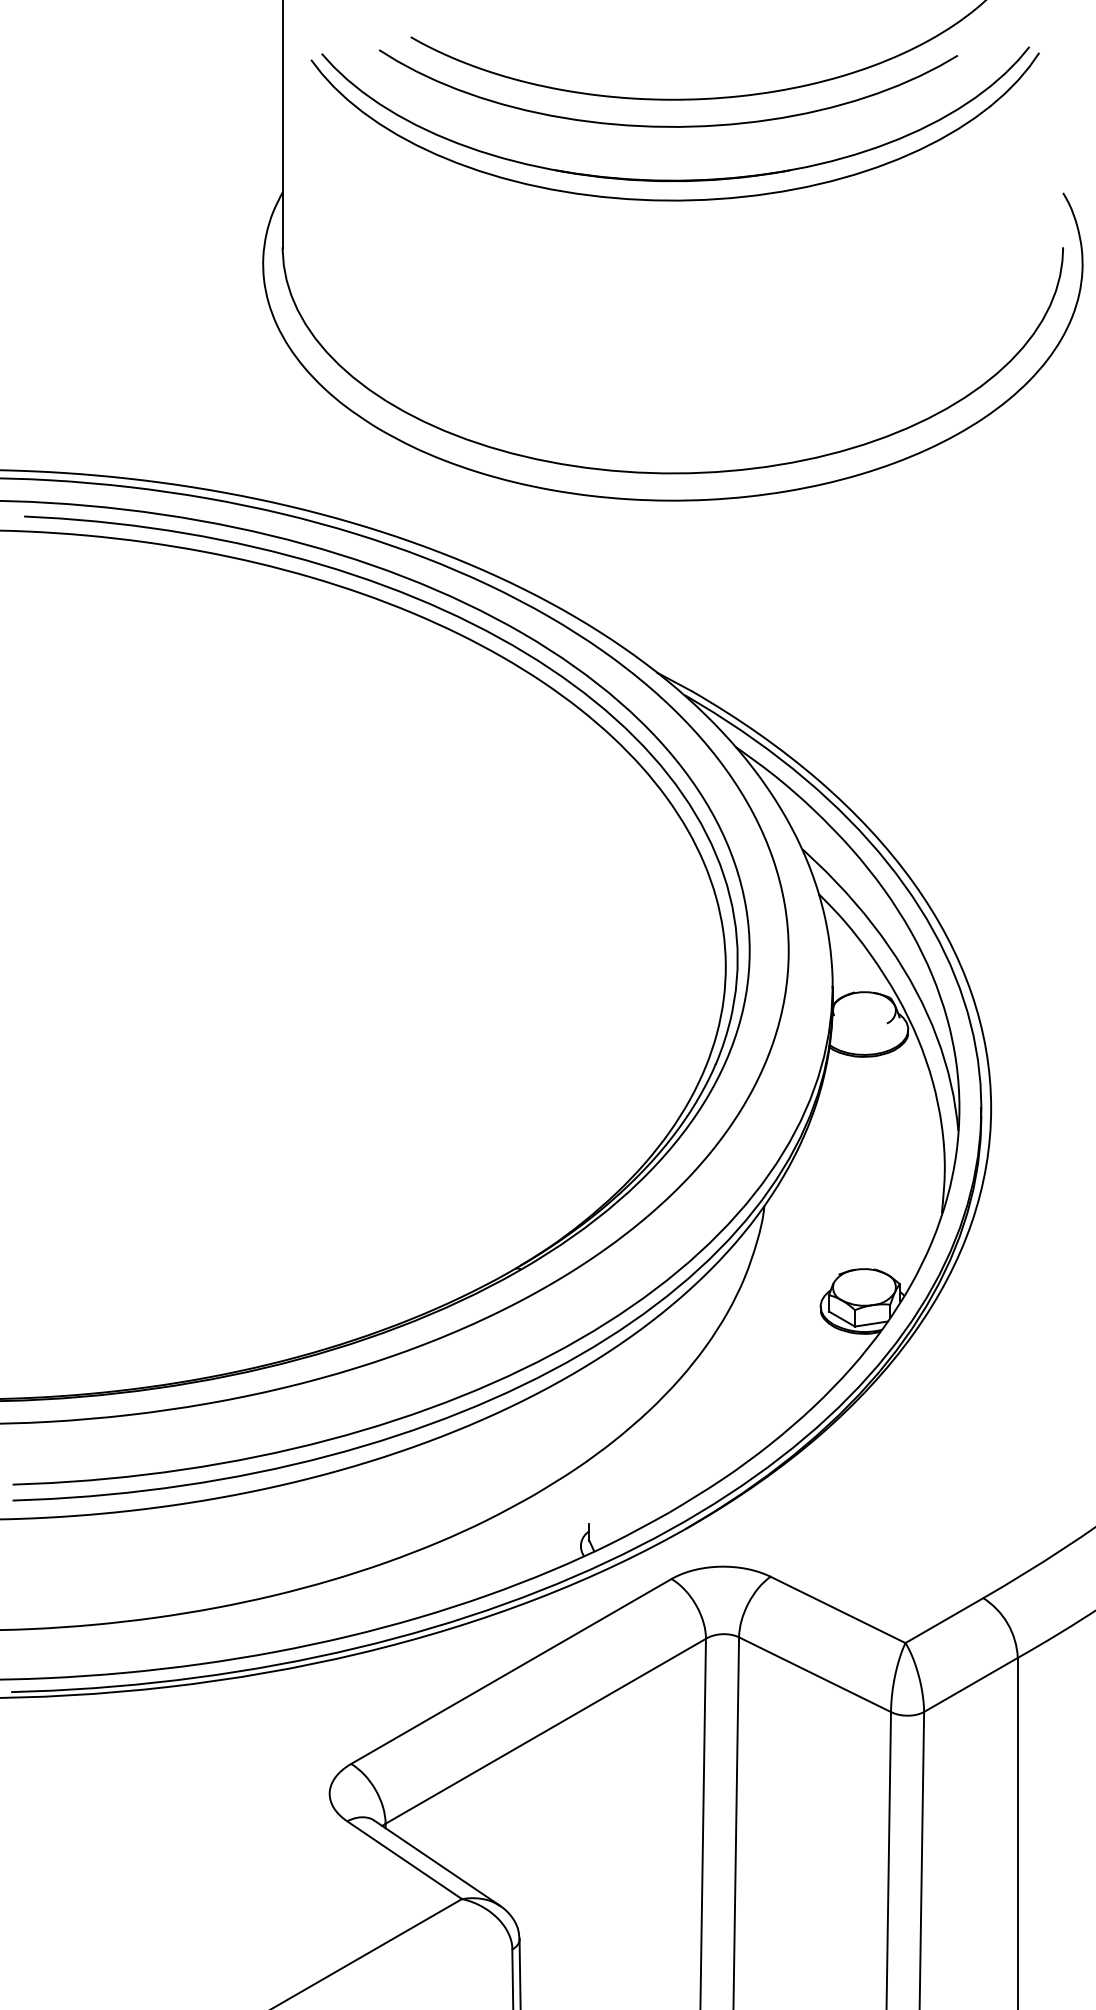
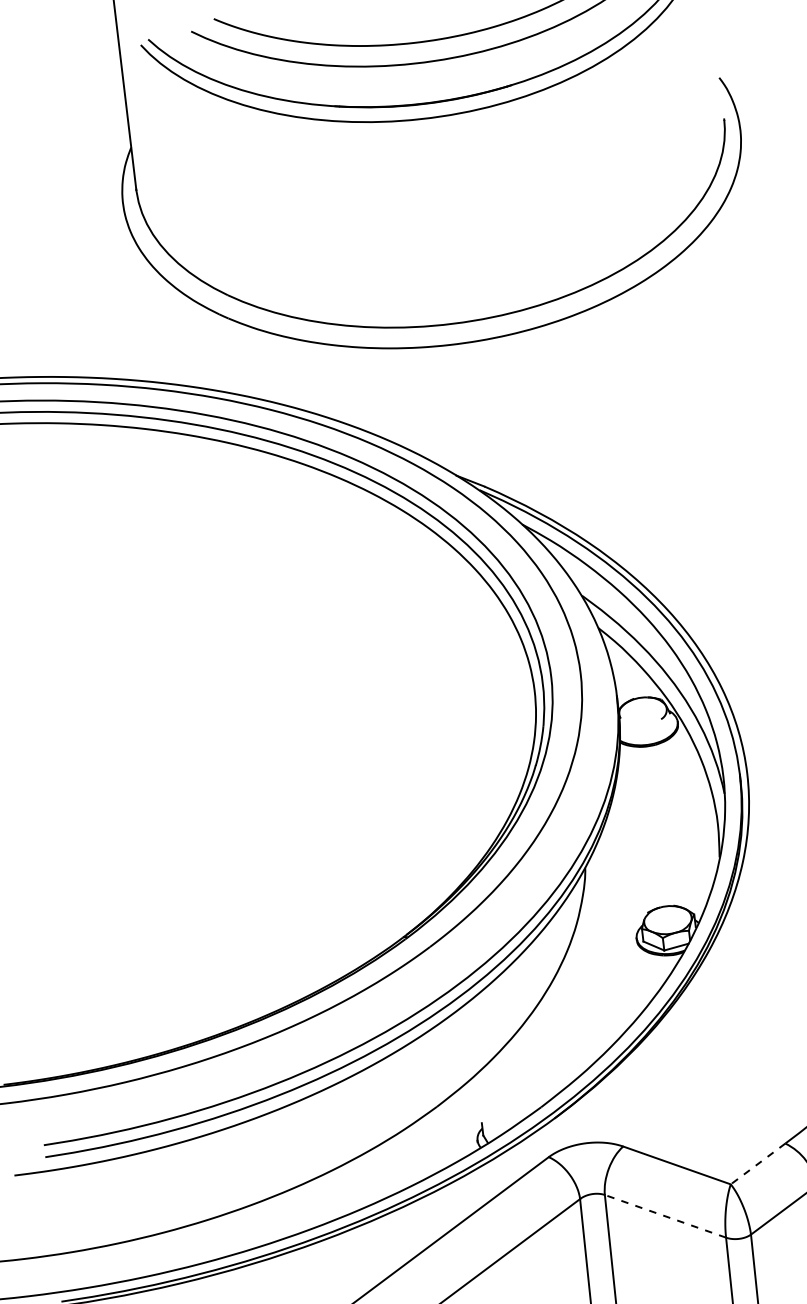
line: (944, 1620) -> (758, 1163), solid -> dashed
line: (815, 1674) -> (665, 1216), solid -> dashed

